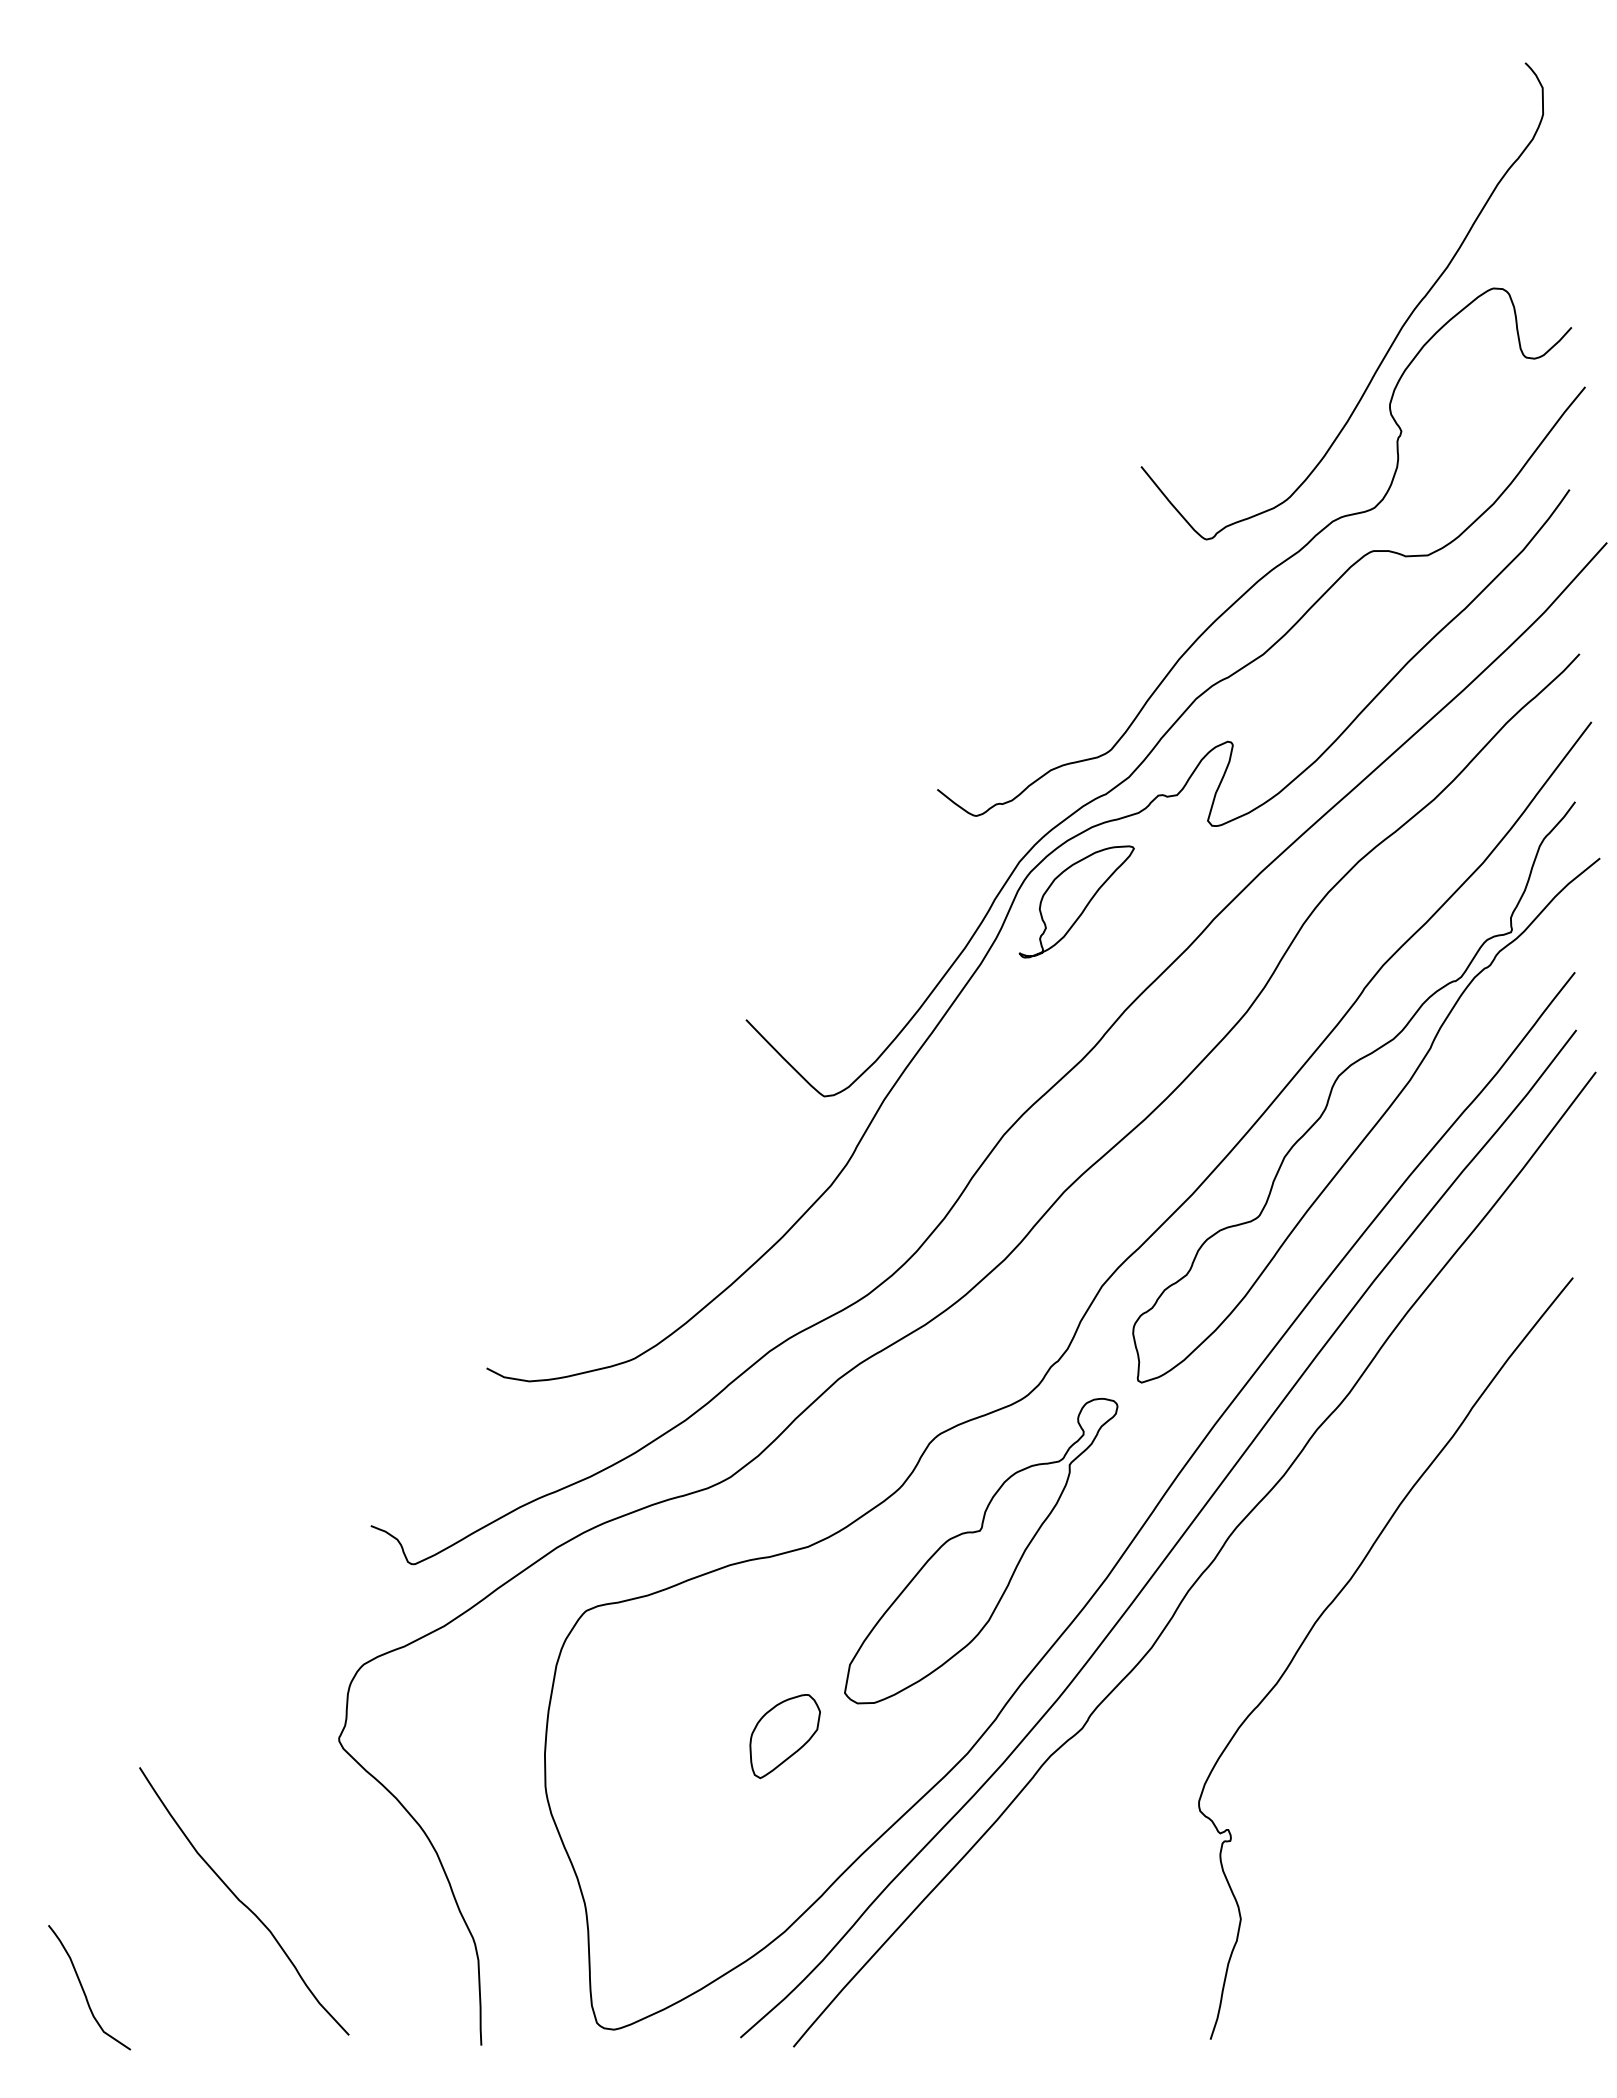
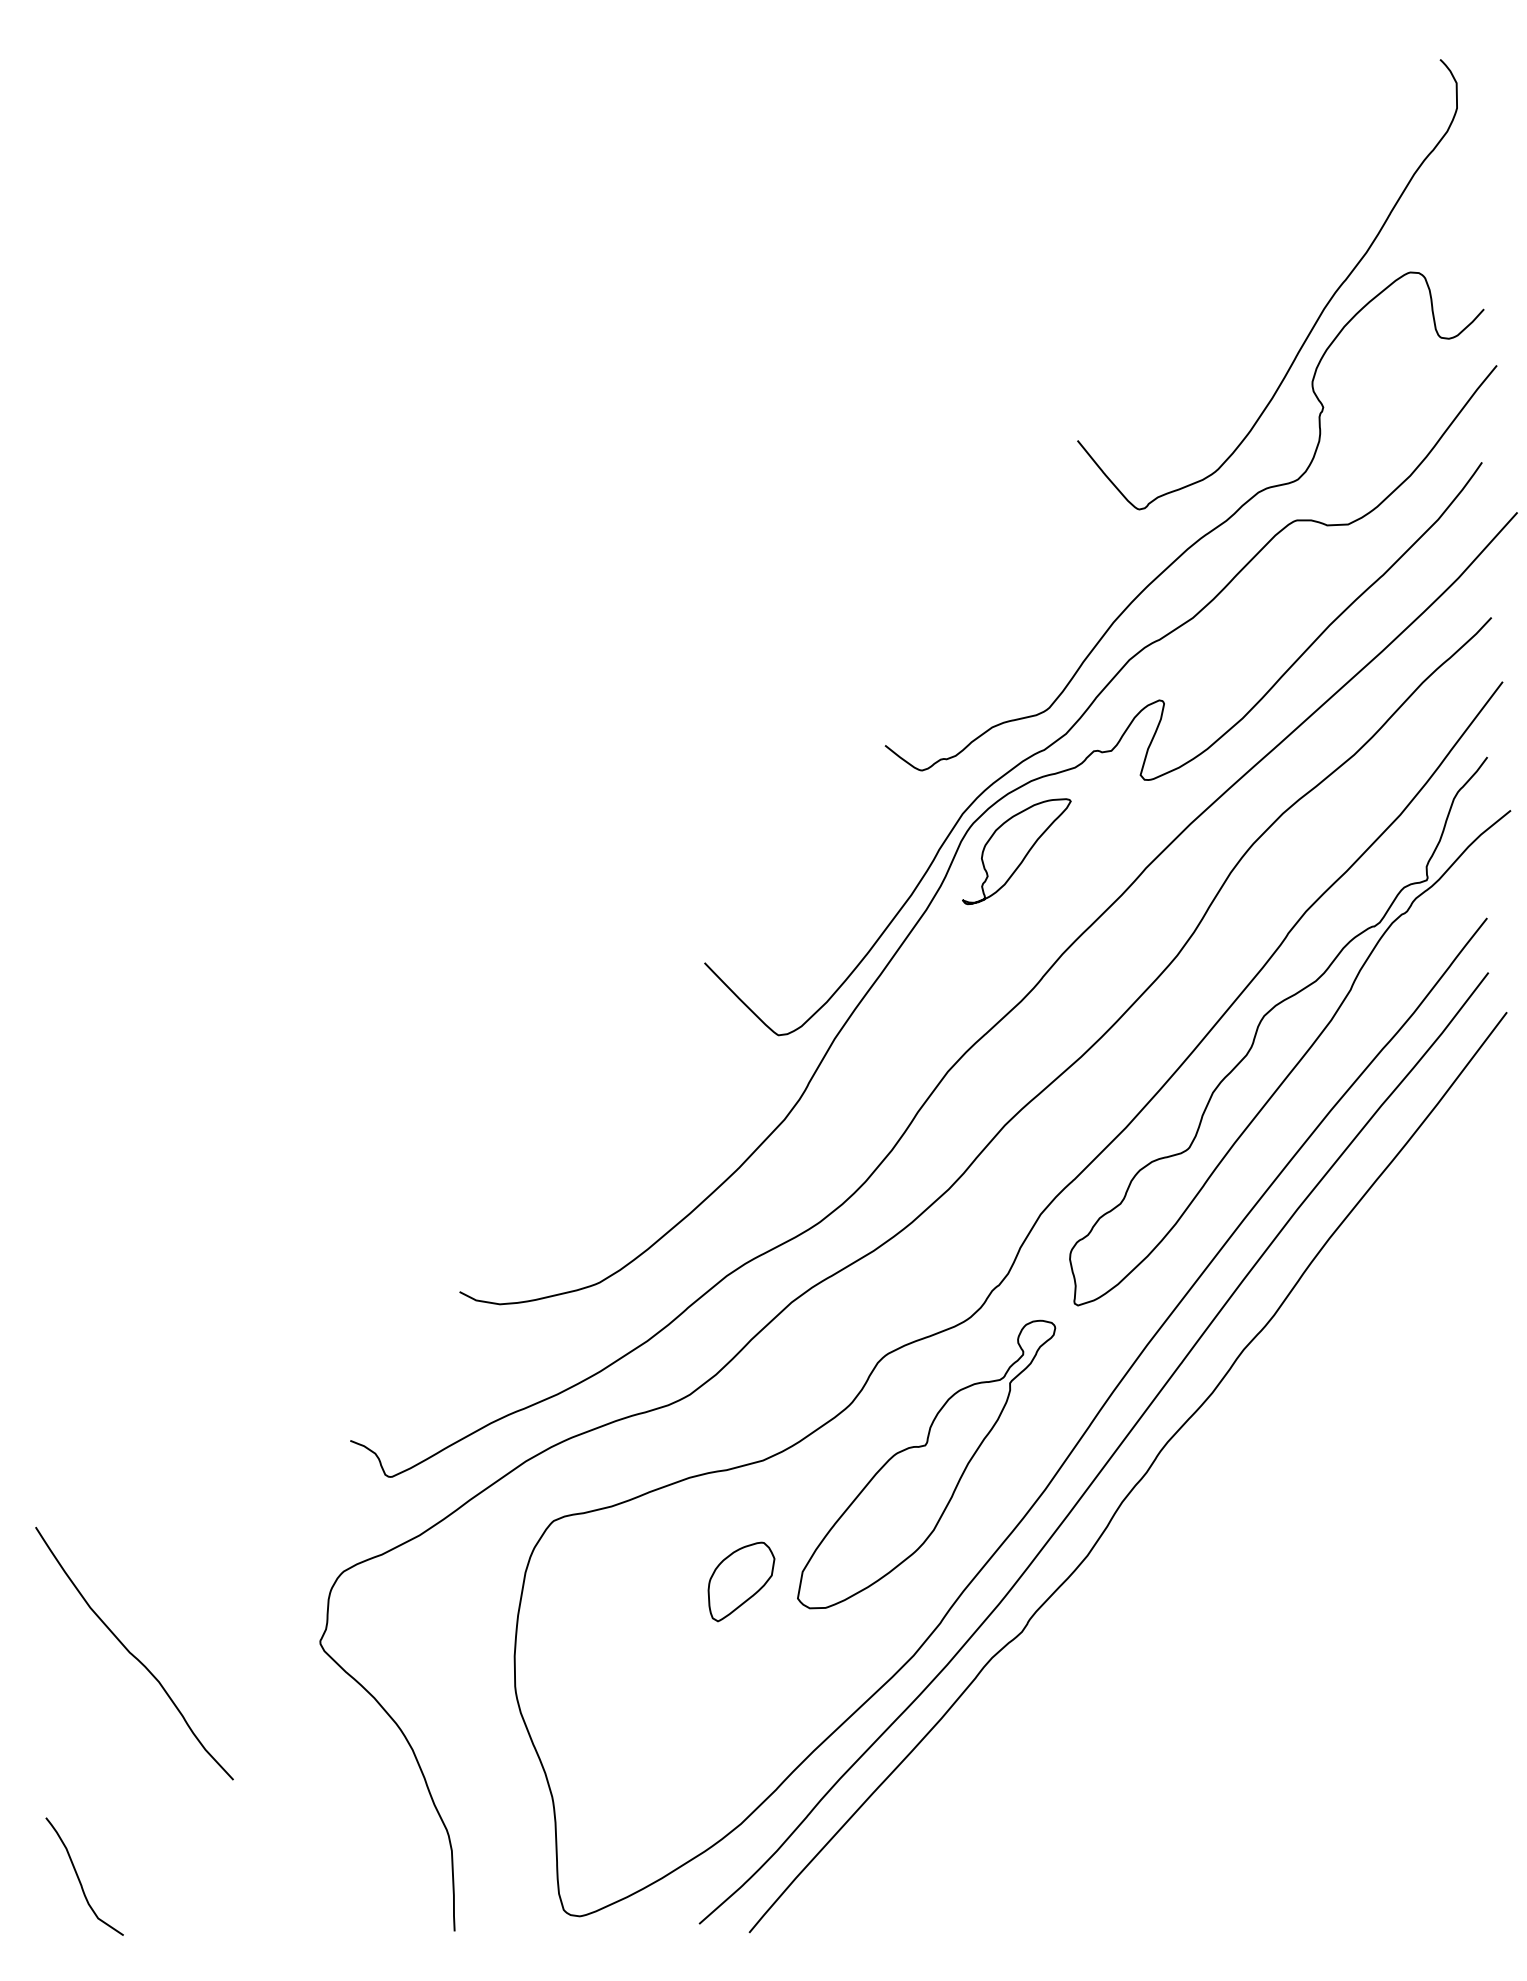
curve: (1325, 1611) -> (1251, 1521), removed
part: (784, 1736) -> (740, 1581), moved
curve: (243, 1902) -> (133, 1654), moved

